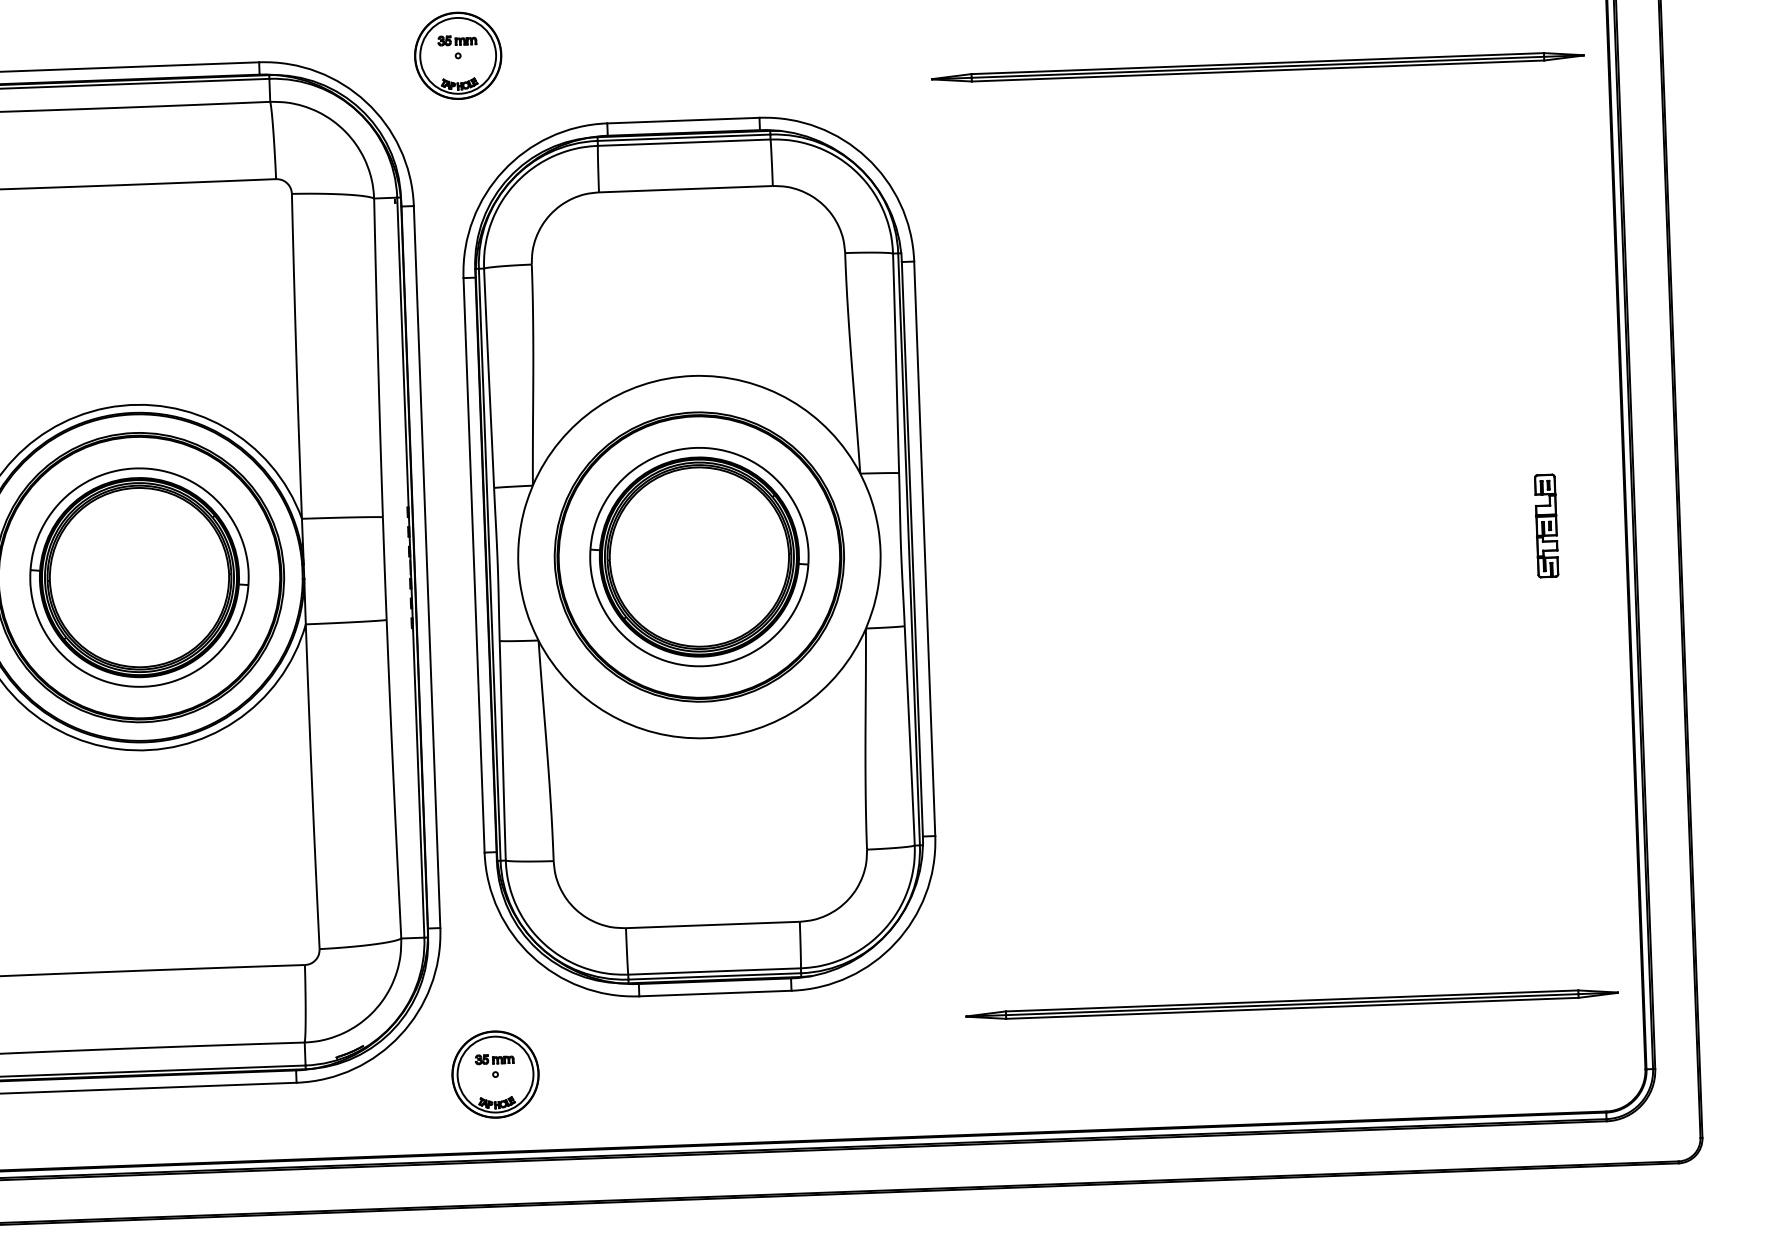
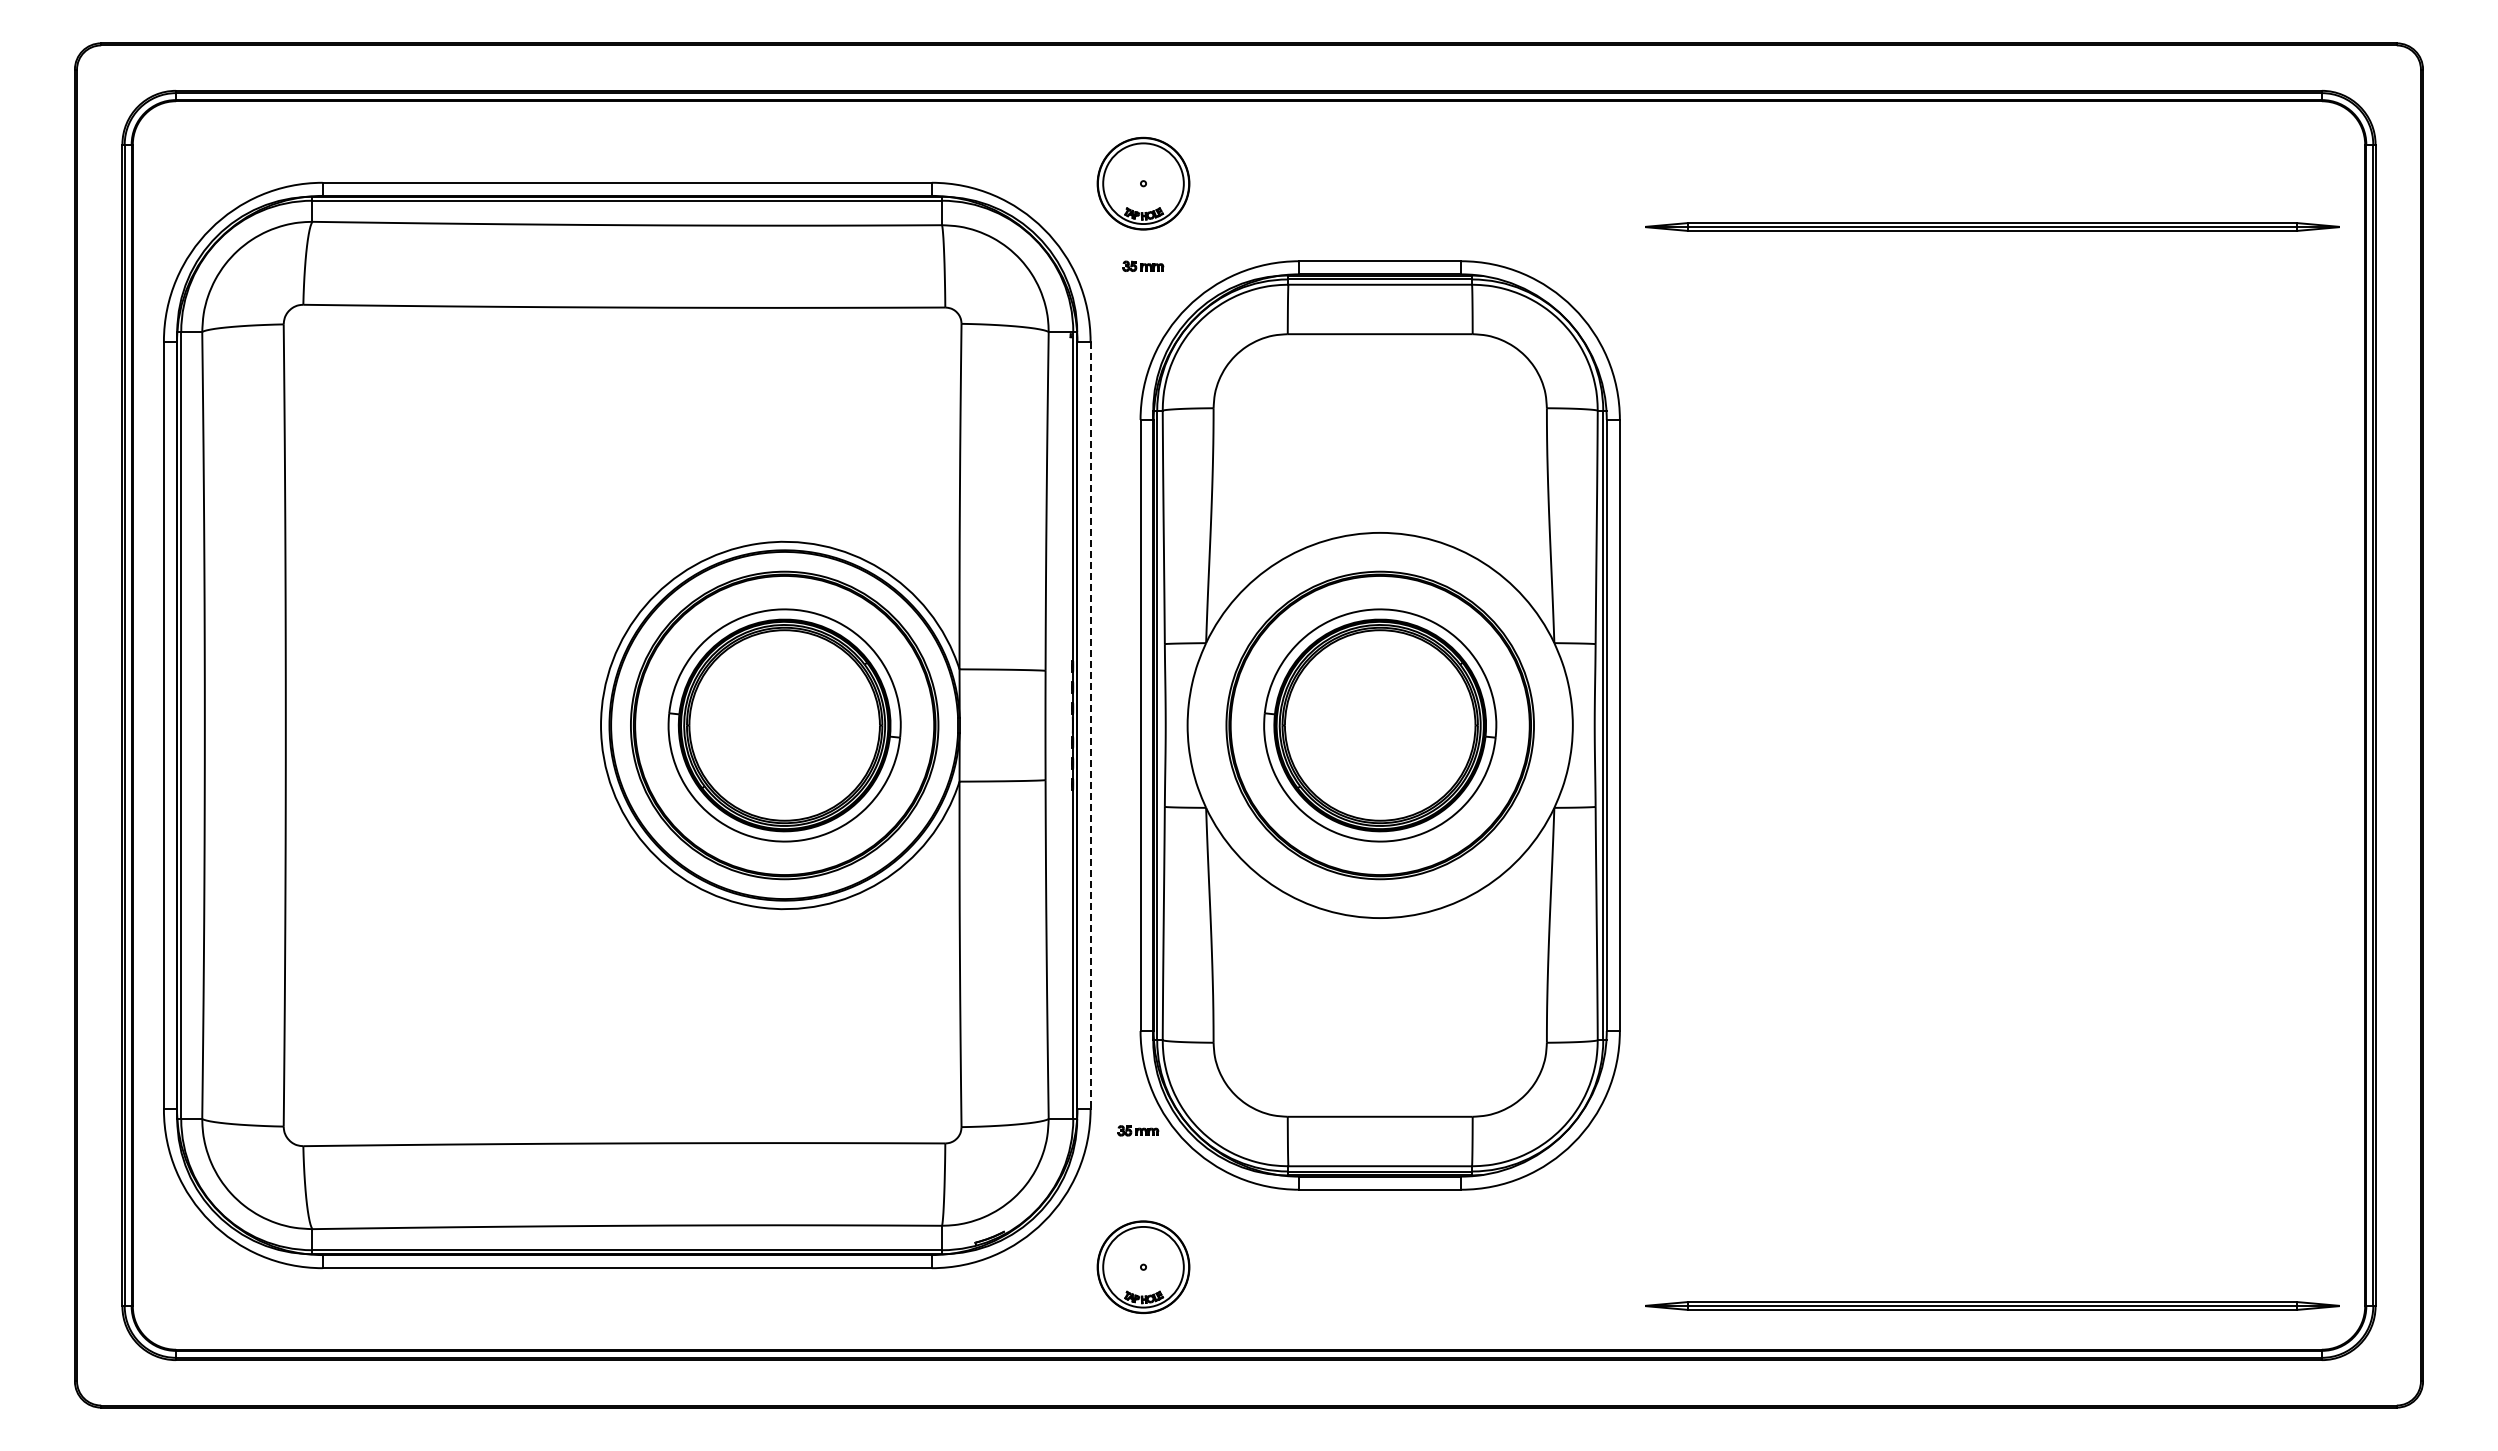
part: (457, 39) -> (1143, 265), moved
part: (1545, 526) -> (2280, 725), removed
line: (427, 567) -> (1090, 725), solid -> dashed
part: (1292, 1004) -> (1992, 1305), moved
part: (494, 1058) -> (1138, 1130), moved

